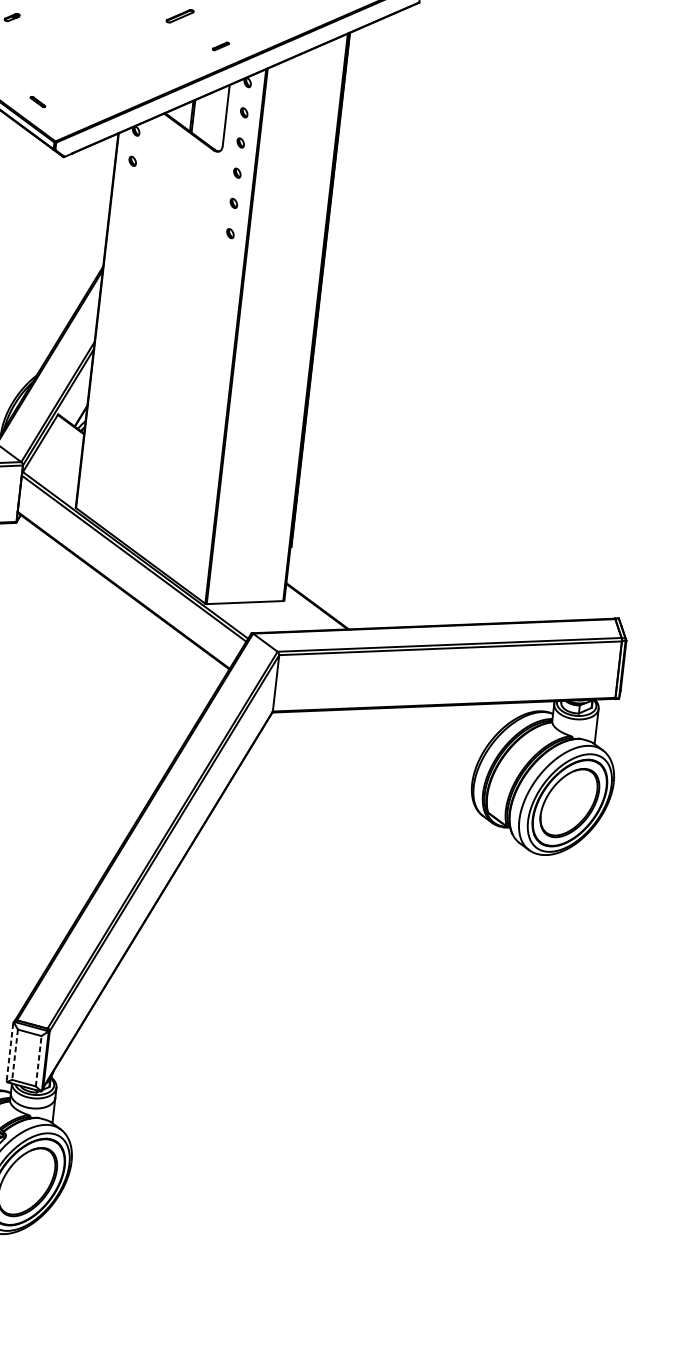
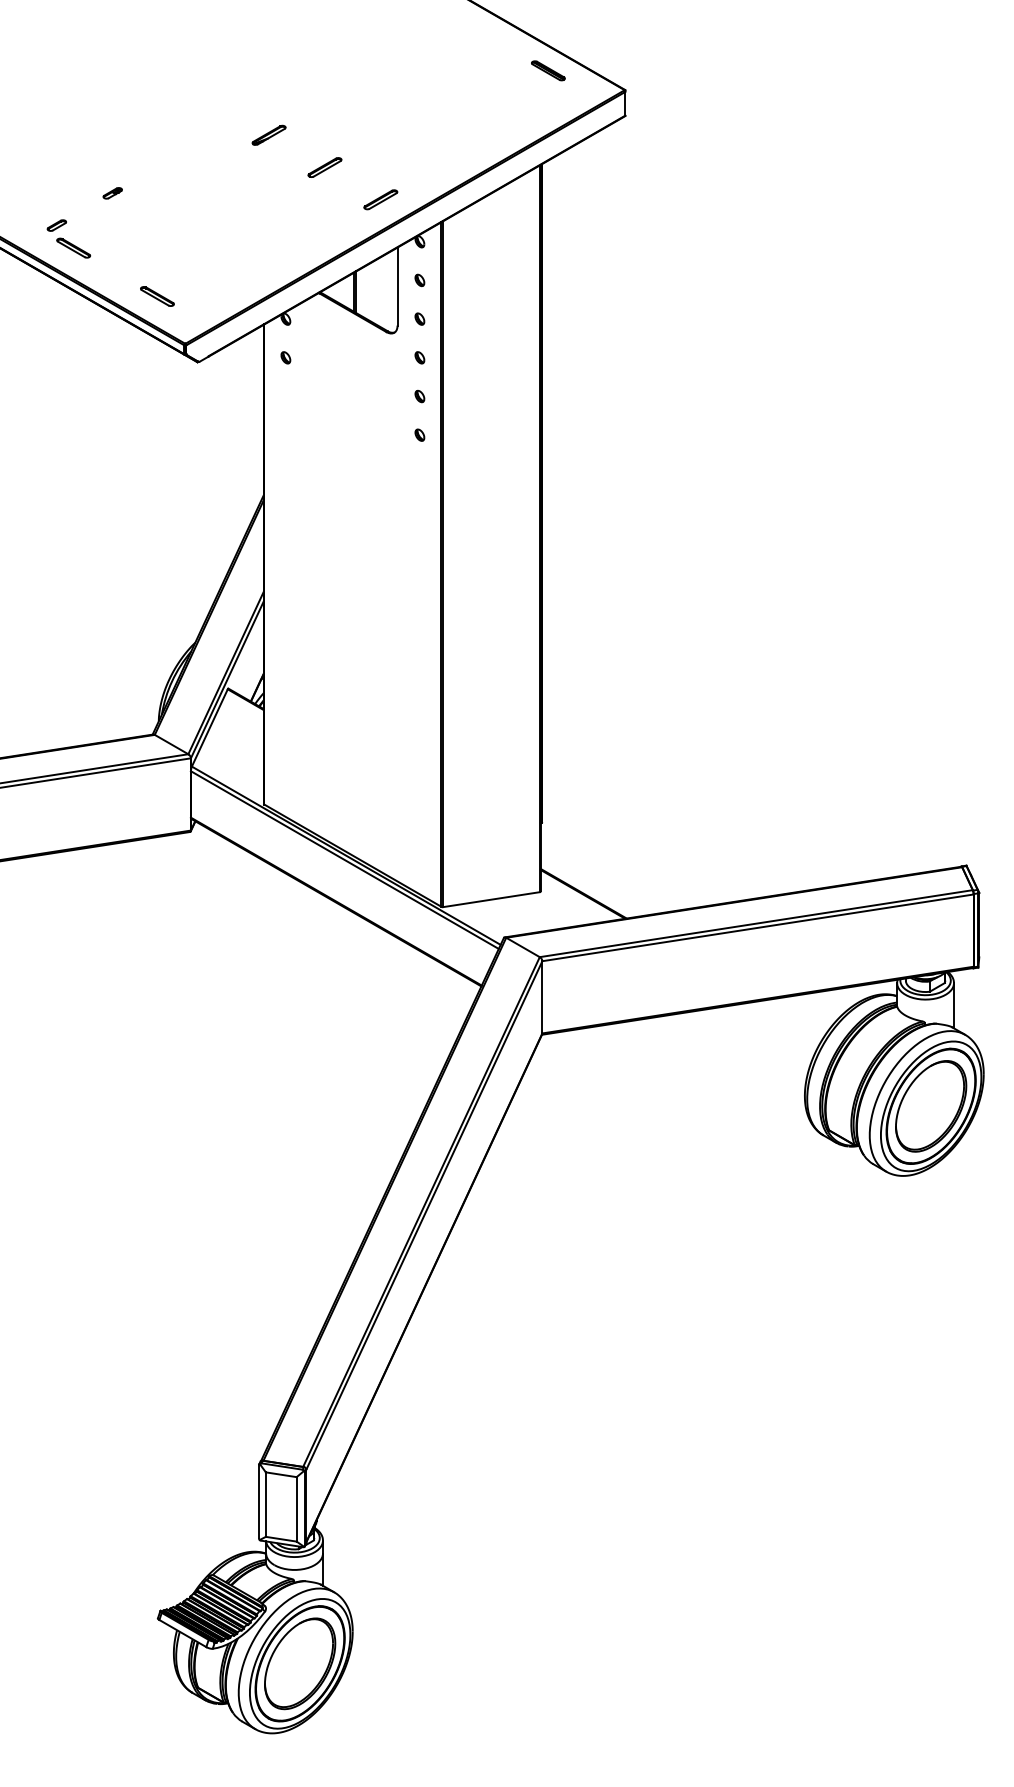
part: (220, 46) -> (380, 199), size x1.67
part: (37, 102) -> (157, 296), size x1.67
line: (10, 1051) -> (259, 1501), dashed -> solid
line: (14, 1055) -> (265, 1505), dashed -> solid
line: (38, 1060) -> (296, 1508), dashed -> solid

